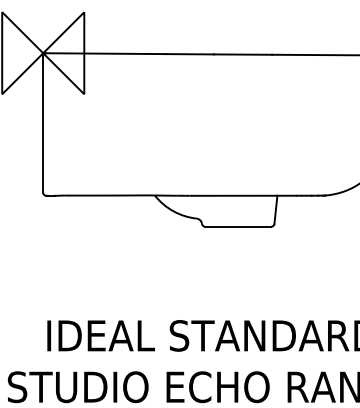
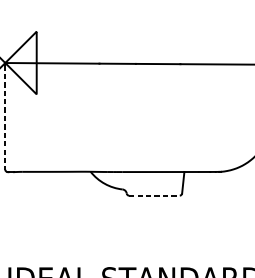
line: (43, 125) -> (5, 118), solid -> dashed
line: (238, 226) -> (154, 195), solid -> dashed

